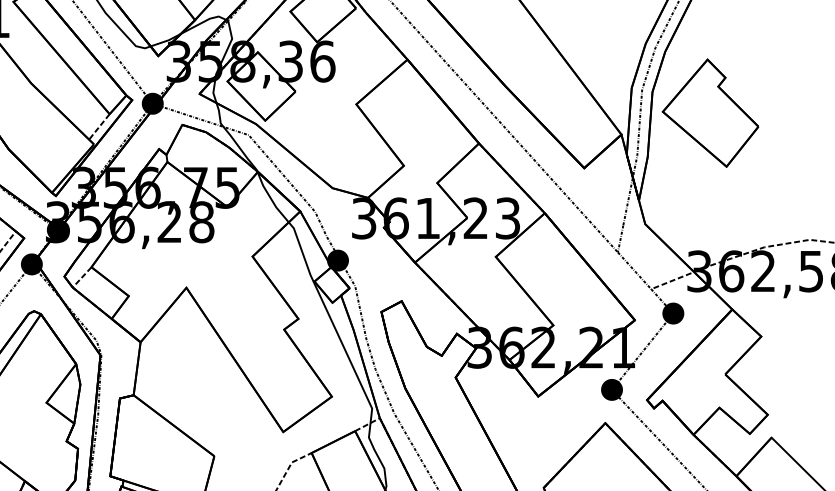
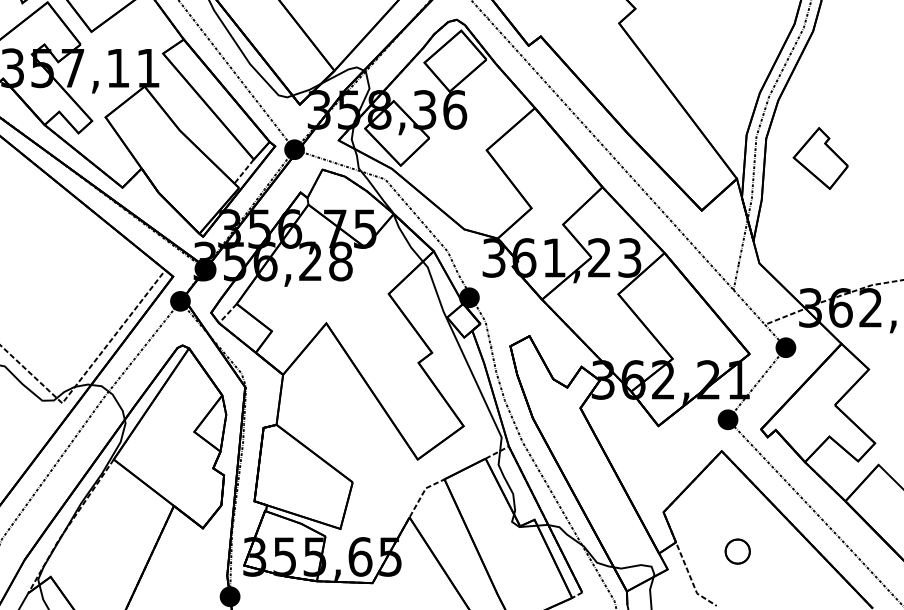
part: (709, 113) -> (820, 158), size x0.6

